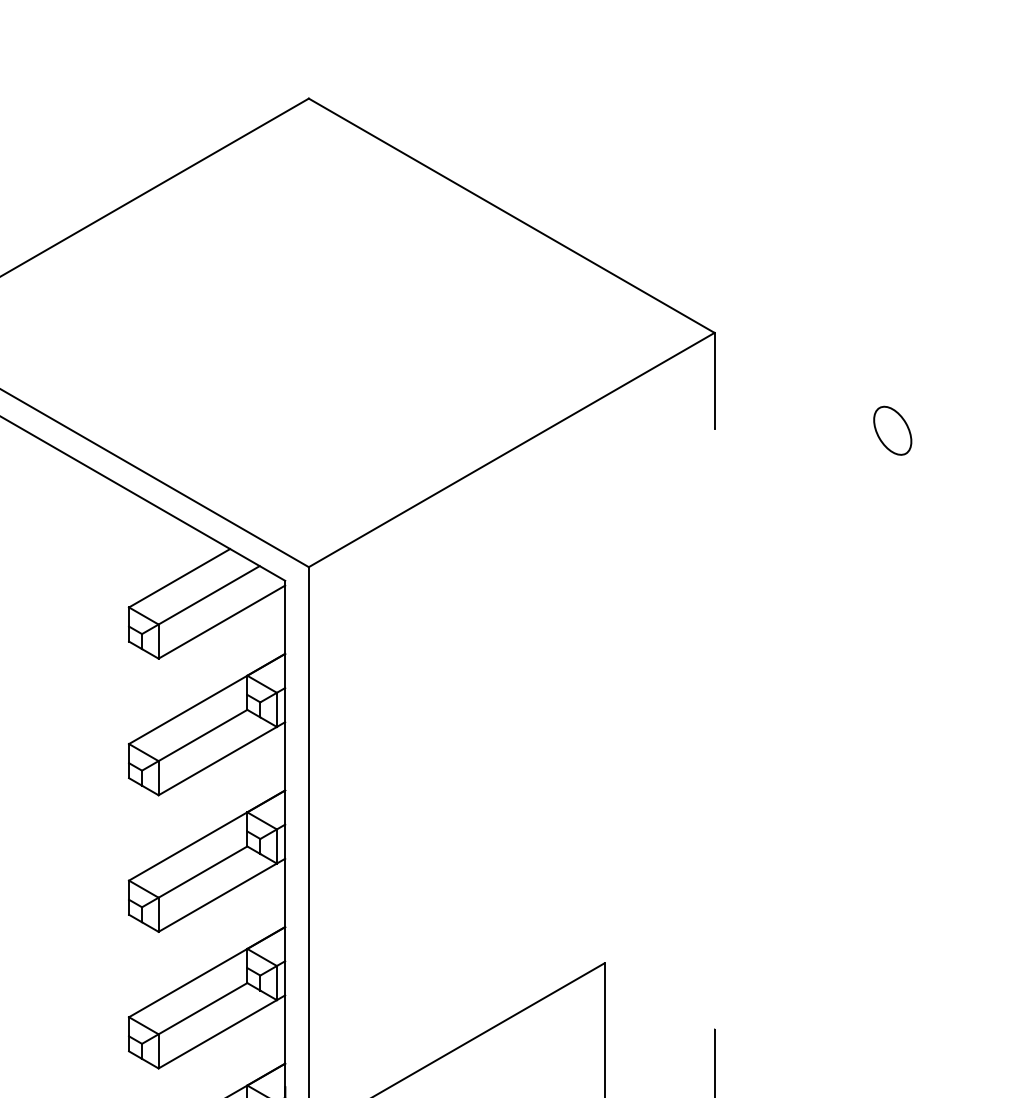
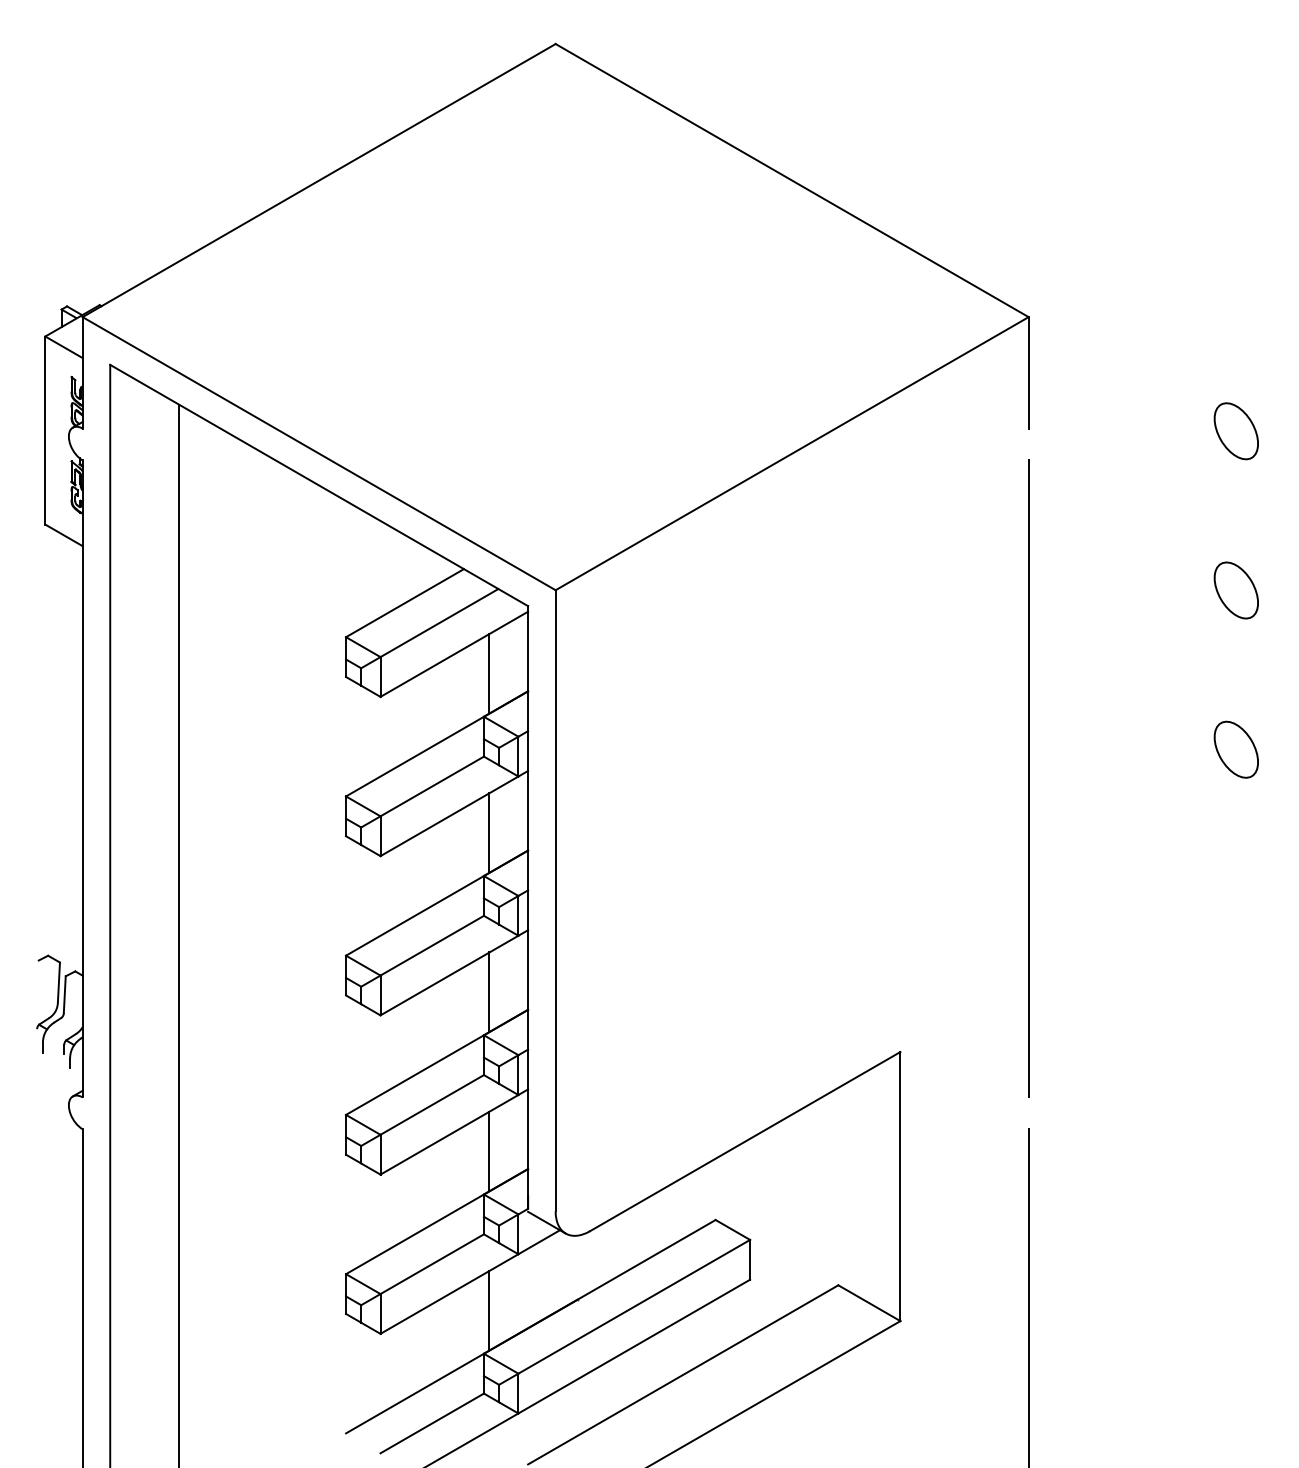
part: (892, 567) -> (1235, 590), added
line: (252, 638) -> (489, 673), added
part: (892, 703) -> (1235, 749), added
line: (714, 728) -> (1028, 778), added
line: (252, 774) -> (489, 832), added
line: (252, 912) -> (489, 992), added
line: (252, 1048) -> (489, 1151), added

